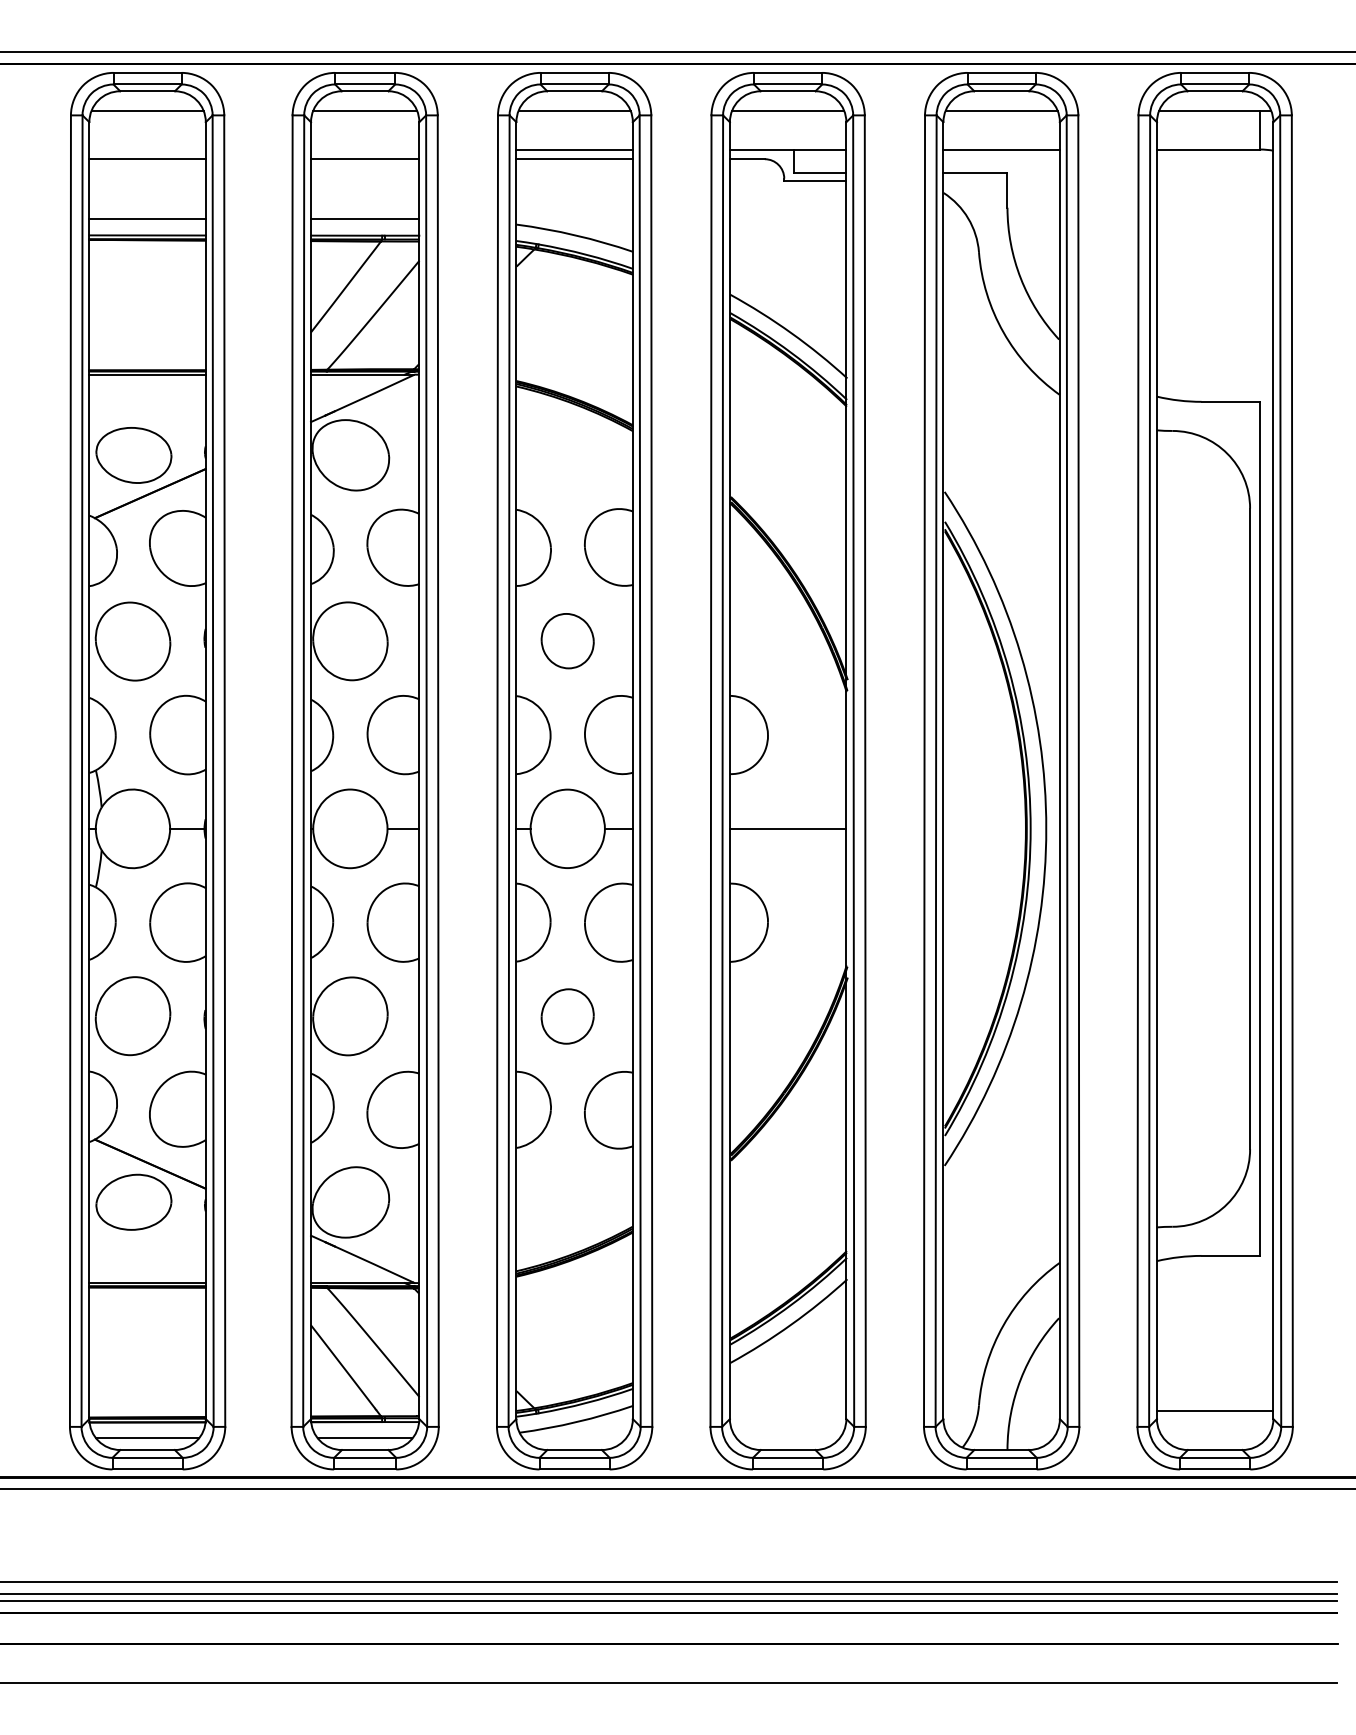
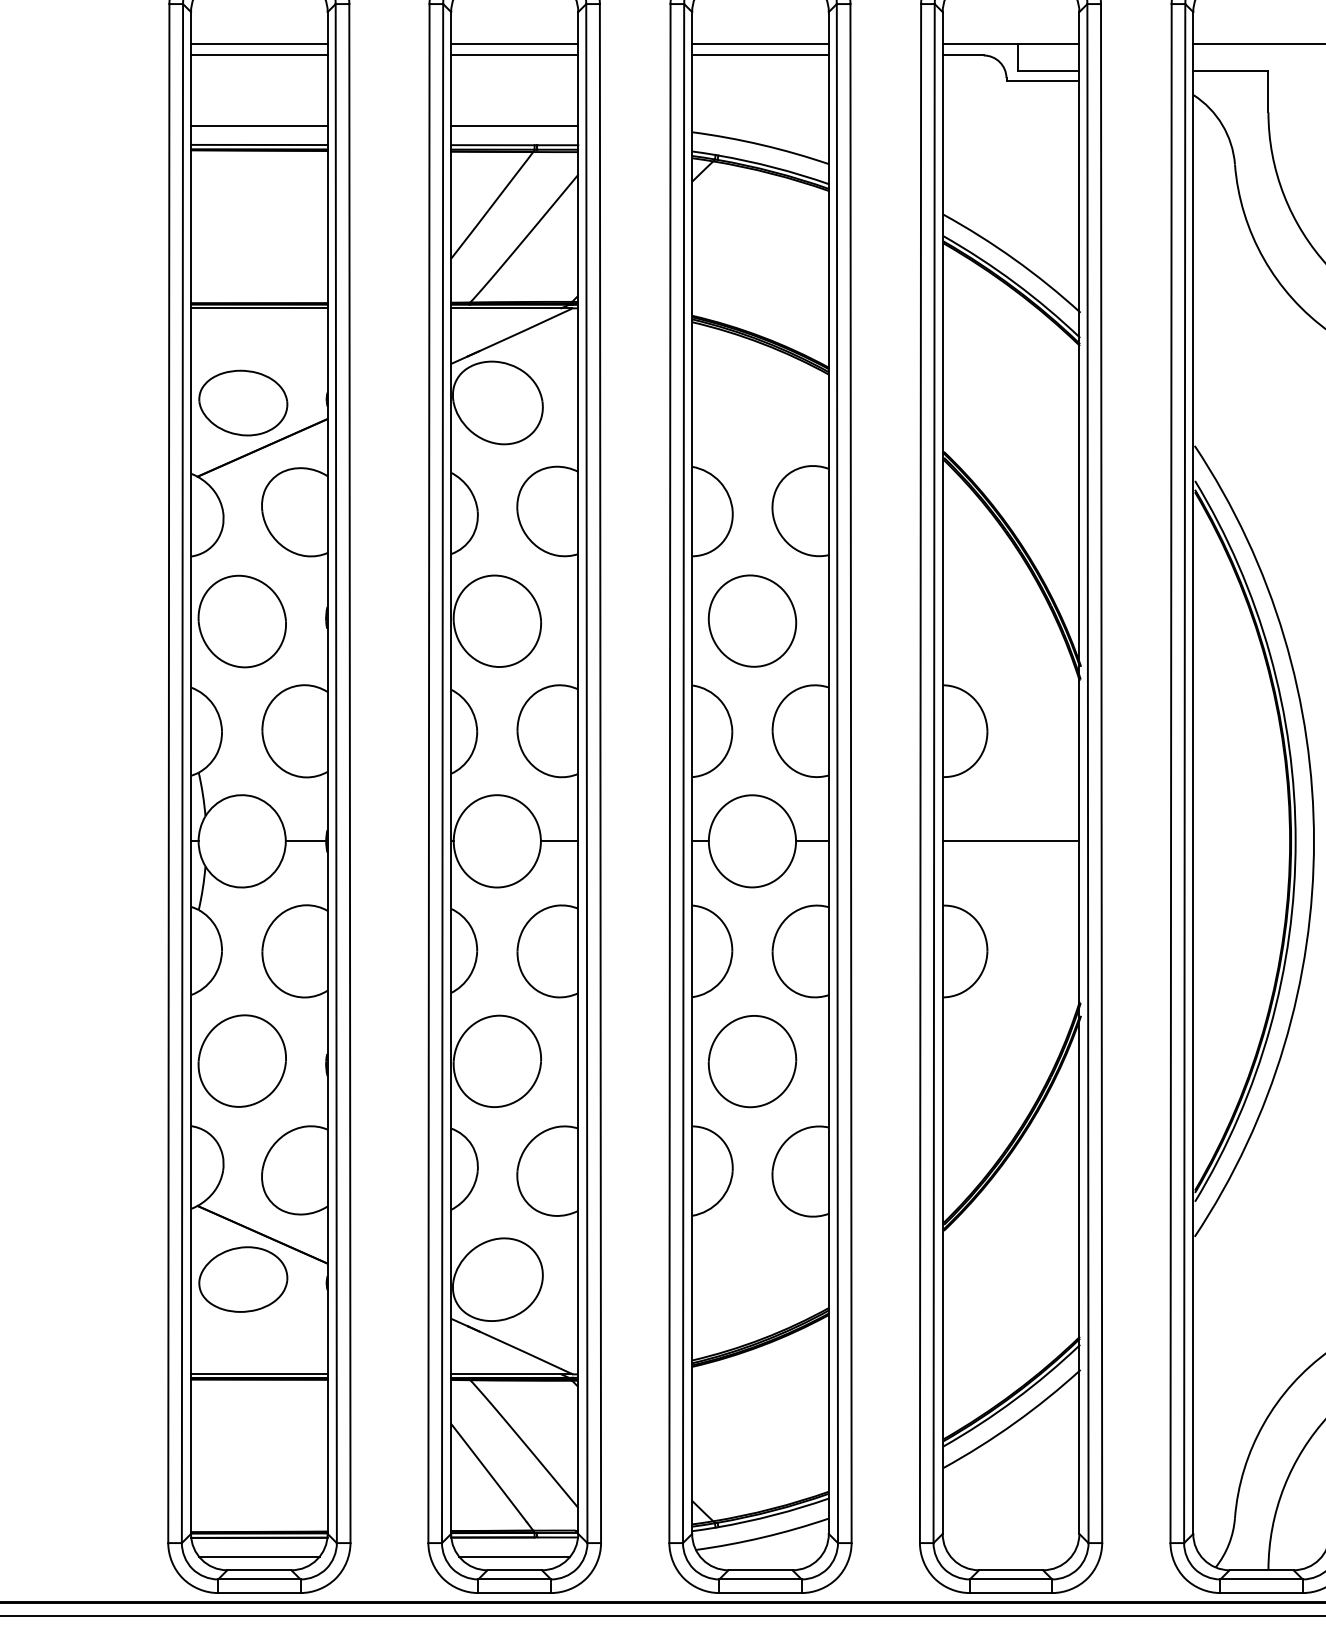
line: (147, 149) -> (259, 44), added
line: (365, 149) -> (515, 44), added
part: (567, 640) -> (752, 620), size x1.43
part: (567, 1016) -> (752, 1061), size x1.43

